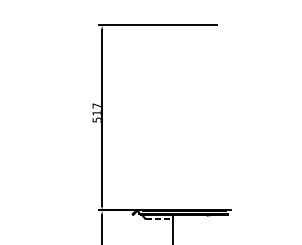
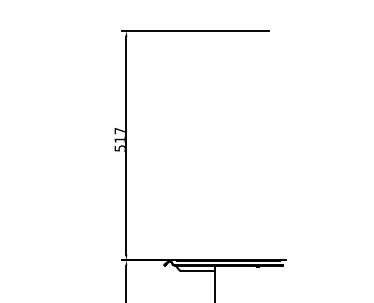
line: (160, 219) -> (198, 271), dashed -> solid

